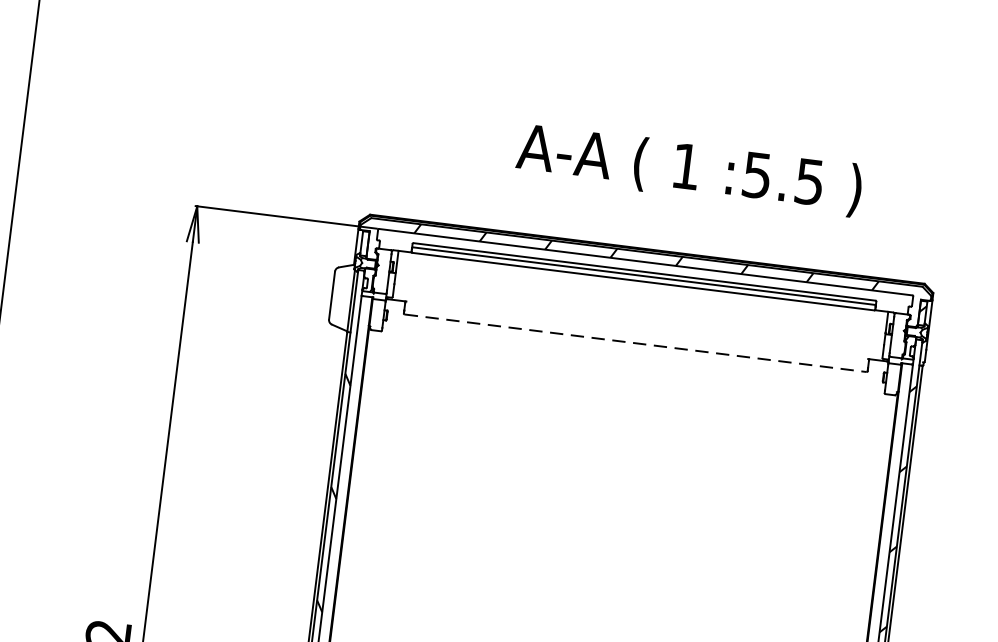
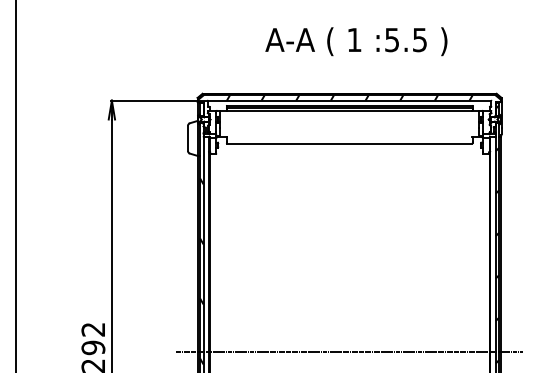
text: (689, 169) -> (356, 41), moved
line: (637, 343) -> (350, 143), dashed -> solid

